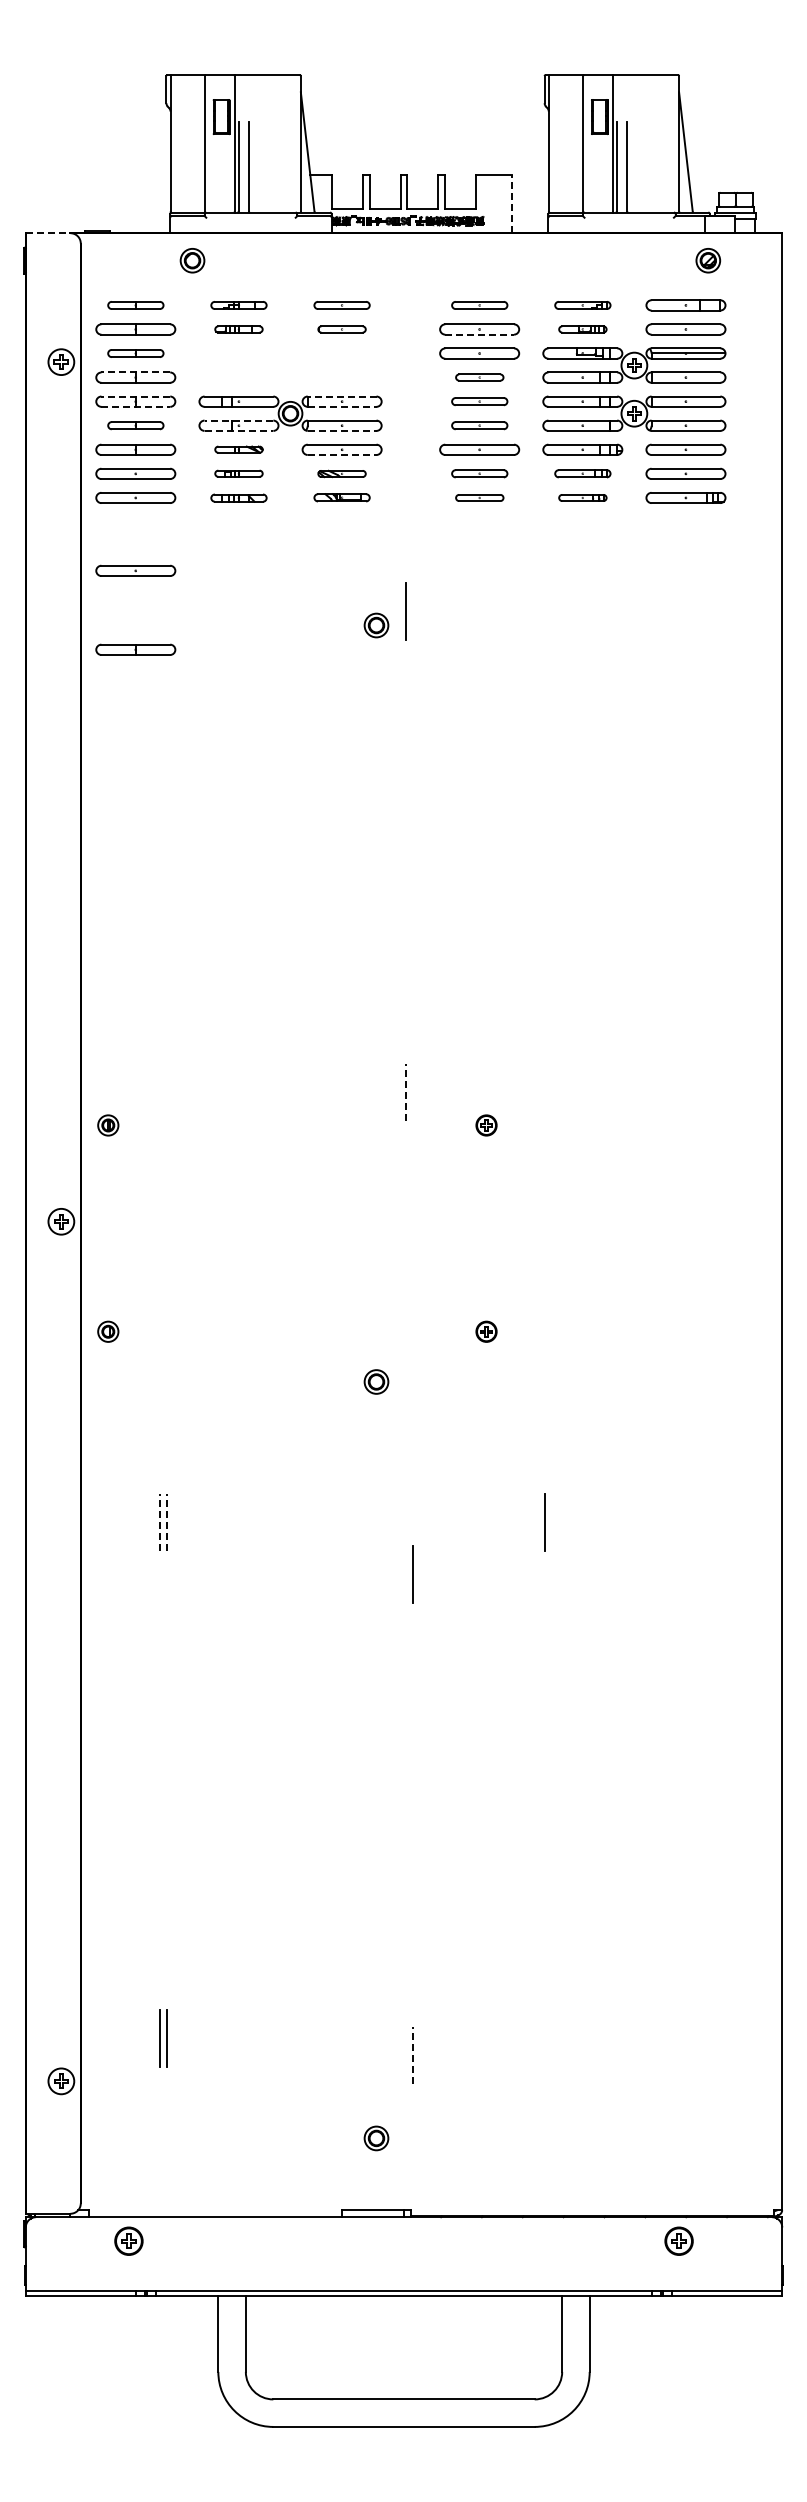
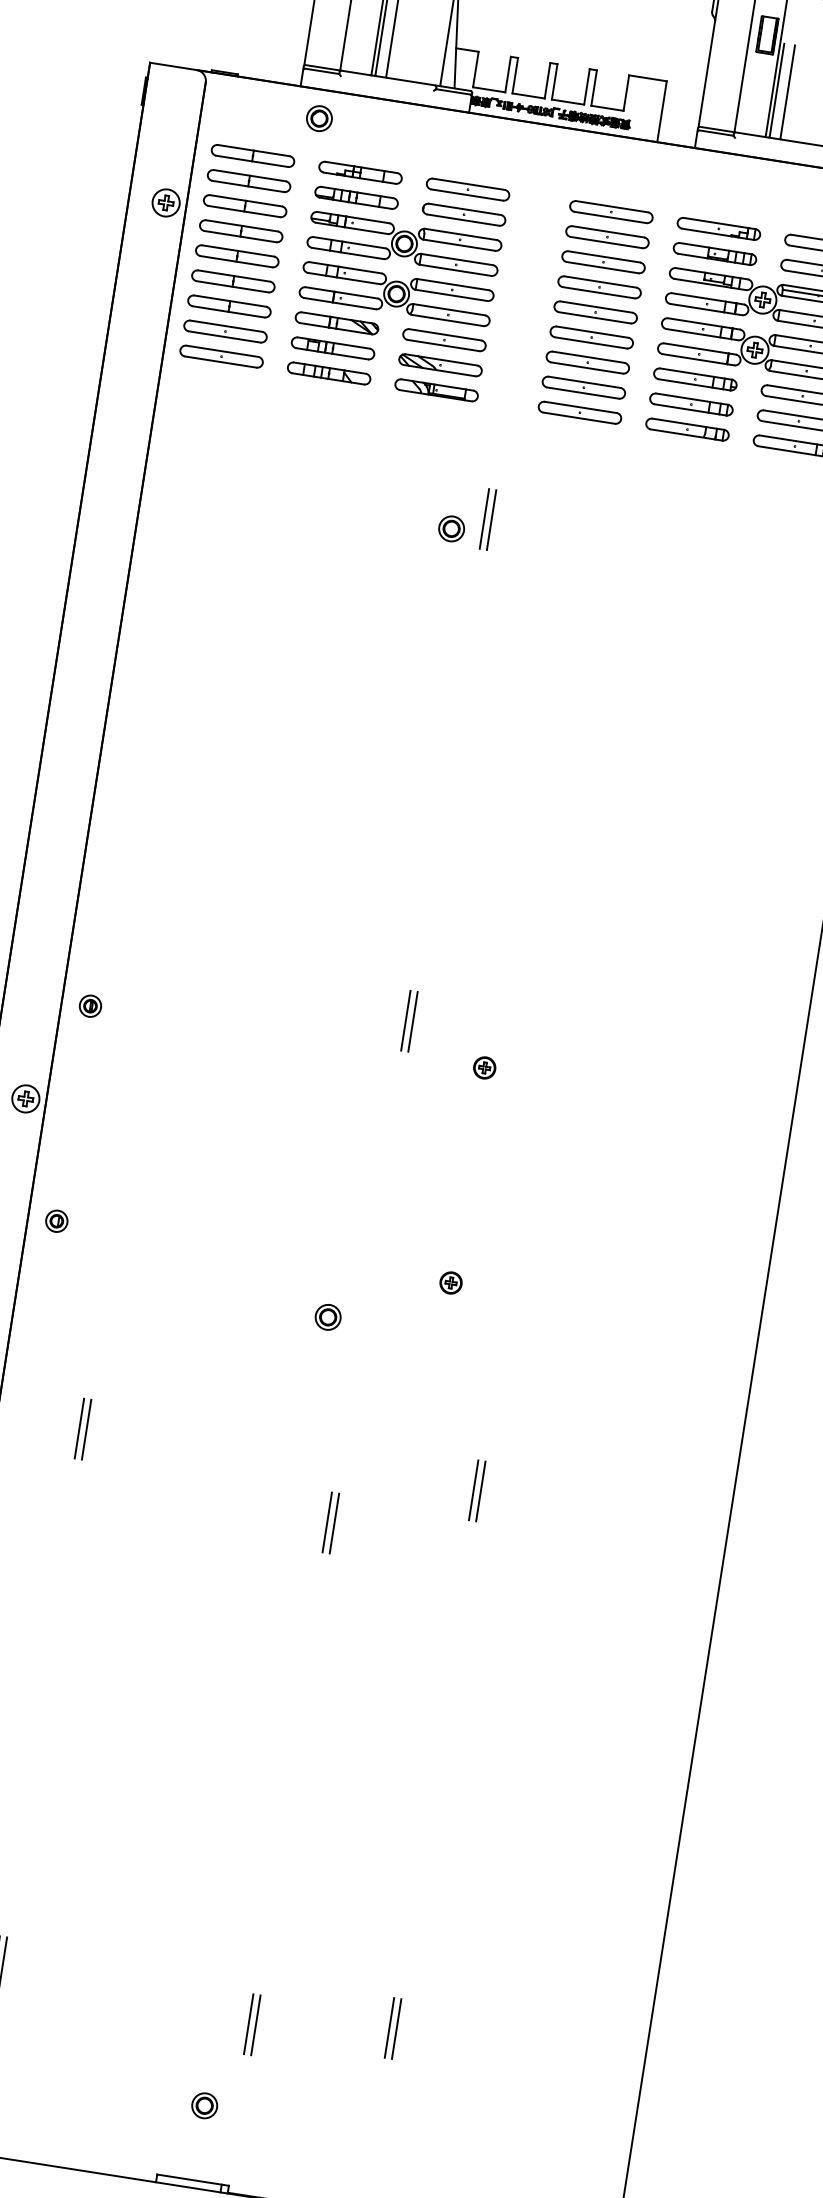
line: (512, 203) -> (662, 111), dashed -> solid
line: (48, 233) -> (173, 66), dashed -> solid
part: (135, 305) -> (252, 156), size x1.43
part: (238, 305) -> (360, 172), size x1.43
part: (341, 305) -> (467, 189), size x1.43
part: (479, 305) -> (611, 212), size x1.43
part: (582, 305) -> (718, 228), size x1.43
part: (238, 329) -> (356, 197), size x1.67
part: (341, 329) -> (463, 214), size x1.67
part: (582, 329) -> (714, 253), size x1.67
line: (480, 334) -> (607, 242), dashed -> solid
part: (135, 353) -> (244, 206), size x1.43
part: (290, 365) -> (404, 243), added
line: (135, 372) -> (241, 225), dashed -> solid
part: (479, 377) -> (599, 287), size x1.67
line: (135, 396) -> (237, 250), dashed -> solid
line: (341, 396) -> (452, 284), dashed -> solid
part: (479, 401) -> (595, 312), size x1.43
line: (136, 406) -> (237, 261), dashed -> solid
line: (342, 406) -> (451, 295), dashed -> solid
line: (238, 420) -> (341, 292), dashed -> solid
part: (135, 425) -> (233, 281), size x1.43
part: (479, 425) -> (591, 337), size x1.43
line: (239, 430) -> (340, 303), dashed -> solid
line: (342, 430) -> (448, 320), dashed -> solid
part: (238, 449) -> (336, 322), size x1.67
line: (342, 454) -> (444, 345), dashed -> solid
part: (238, 473) -> (332, 347), size x1.67
part: (341, 473) -> (439, 364), size x1.67
part: (479, 473) -> (583, 387), size x1.43
part: (582, 473) -> (691, 404), size x1.43
part: (341, 497) -> (436, 389), size x1.43
part: (479, 497) -> (579, 412), size x1.67
part: (582, 497) -> (687, 429), size x1.67
part: (238, 498) -> (328, 373), size x1.43
part: (135, 570) -> (209, 432), removed
line: (412, 611) -> (491, 520), added
part: (135, 649) -> (196, 514), removed
line: (405, 1092) -> (405, 1020), dashed -> solid
line: (412, 1092) -> (412, 1021), added
line: (159, 1522) -> (79, 1428), dashed -> solid
line: (166, 1522) -> (86, 1429), dashed -> solid
line: (538, 1522) -> (474, 1490), added
line: (405, 1573) -> (327, 1521), added
line: (538, 2038) -> (389, 2028), added
line: (544, 2038) -> (396, 2029), added
line: (405, 2055) -> (248, 2024), added
line: (412, 2055) -> (255, 2025), dashed -> solid

